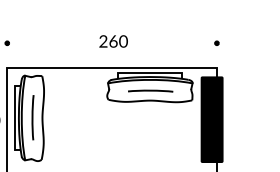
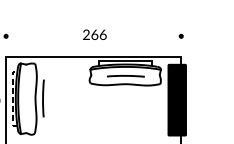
text: (123, 40) -> (103, 33), 260 -> 266
line: (14, 117) -> (12, 98), solid -> dashed
line: (32, 117) -> (43, 98), moved

